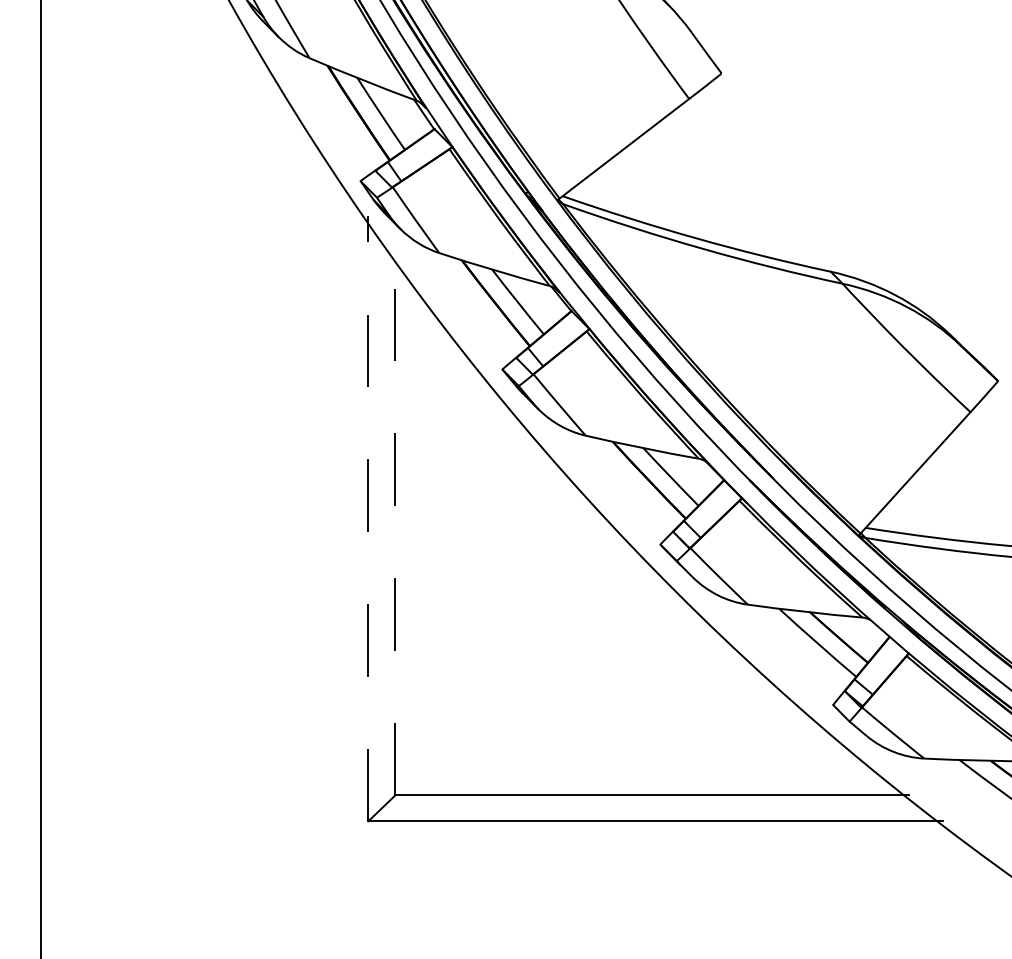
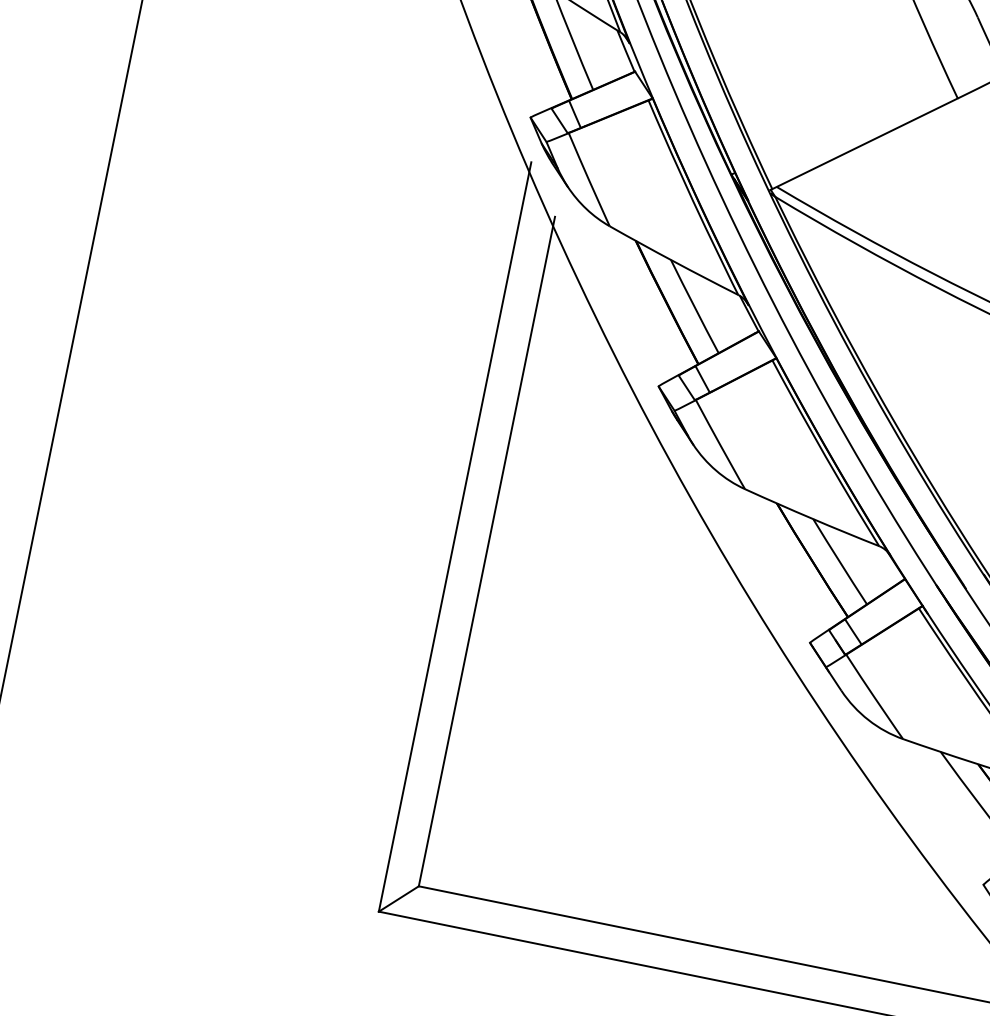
line: (368, 518) -> (455, 536), dashed -> solid
line: (395, 524) -> (487, 551), dashed -> solid

